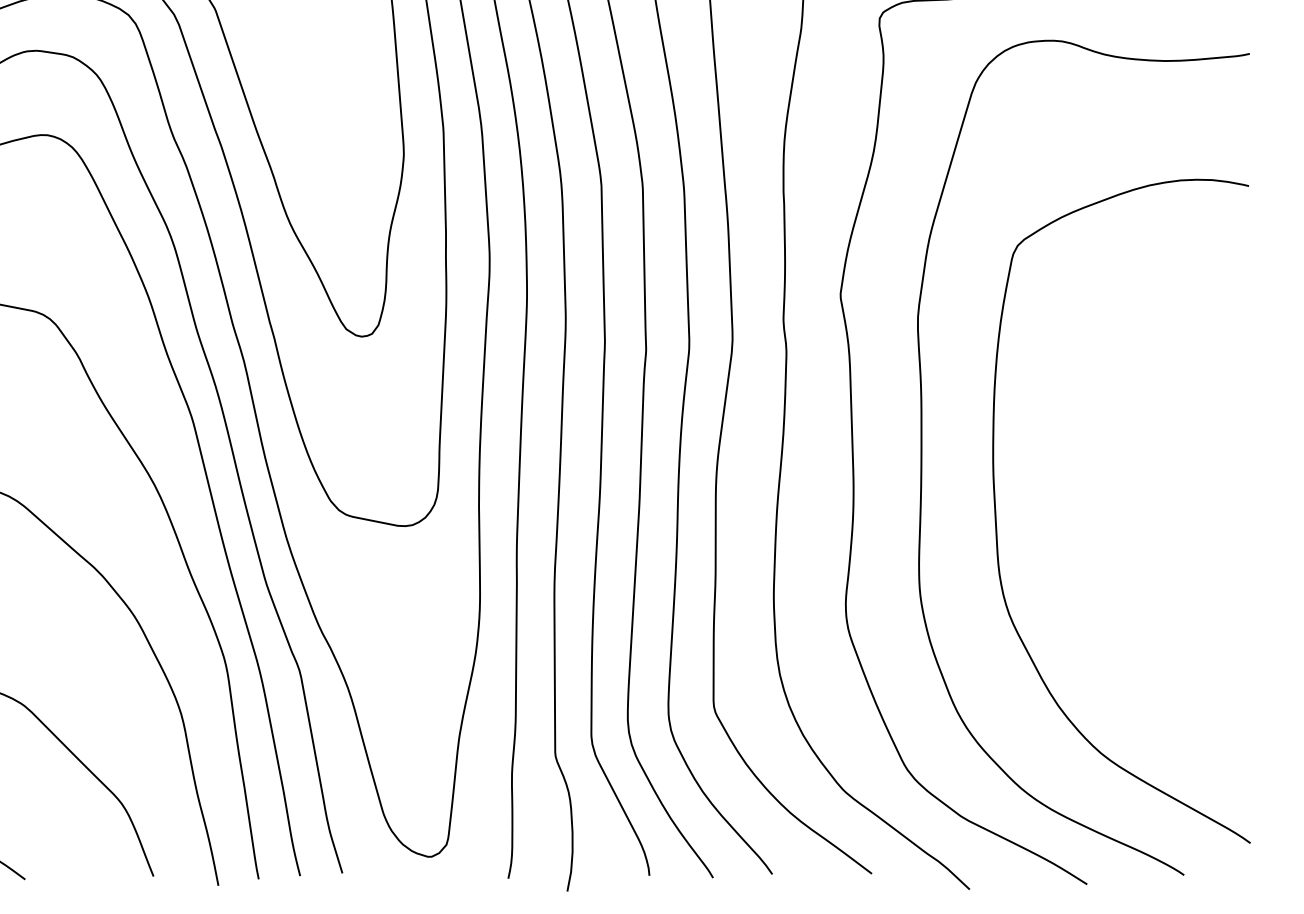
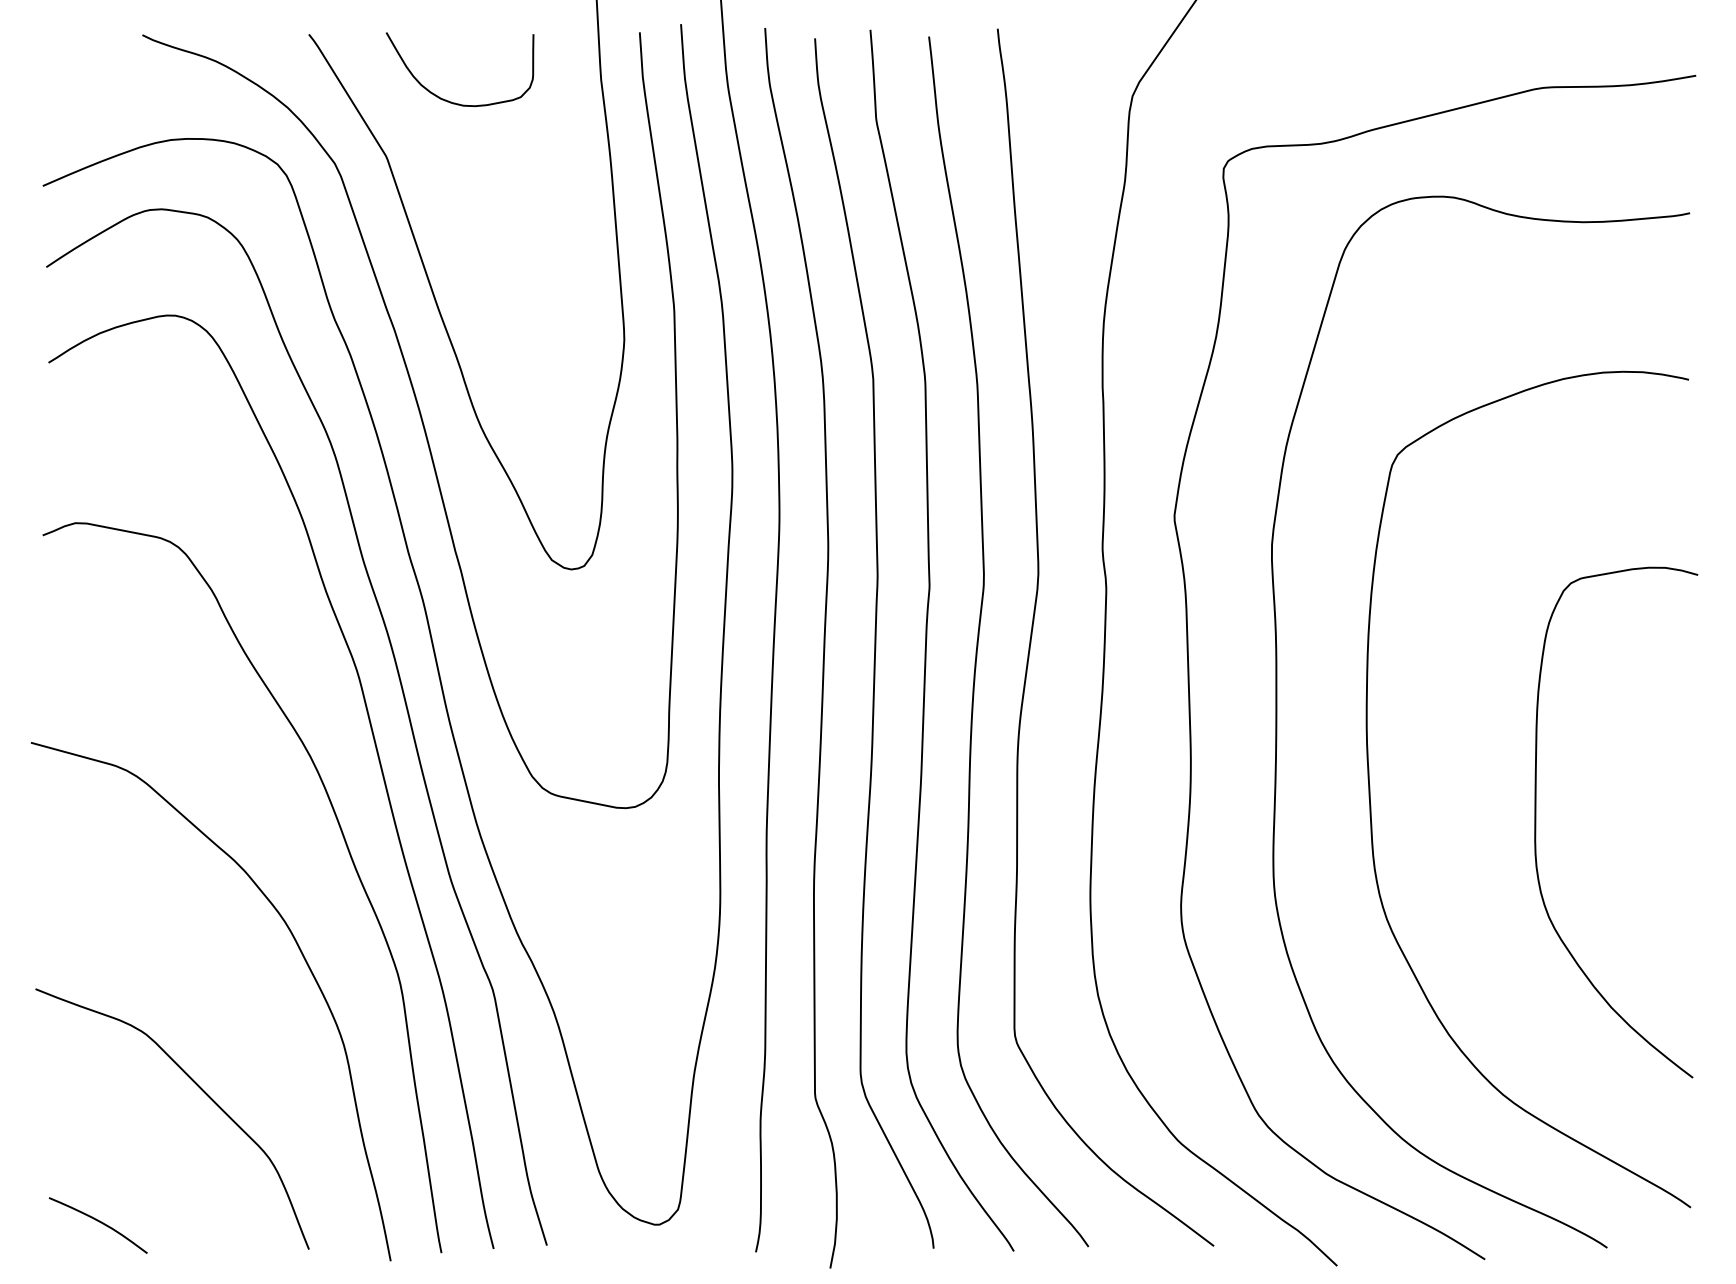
curve: (1127, 537) -> (1536, 822), added

